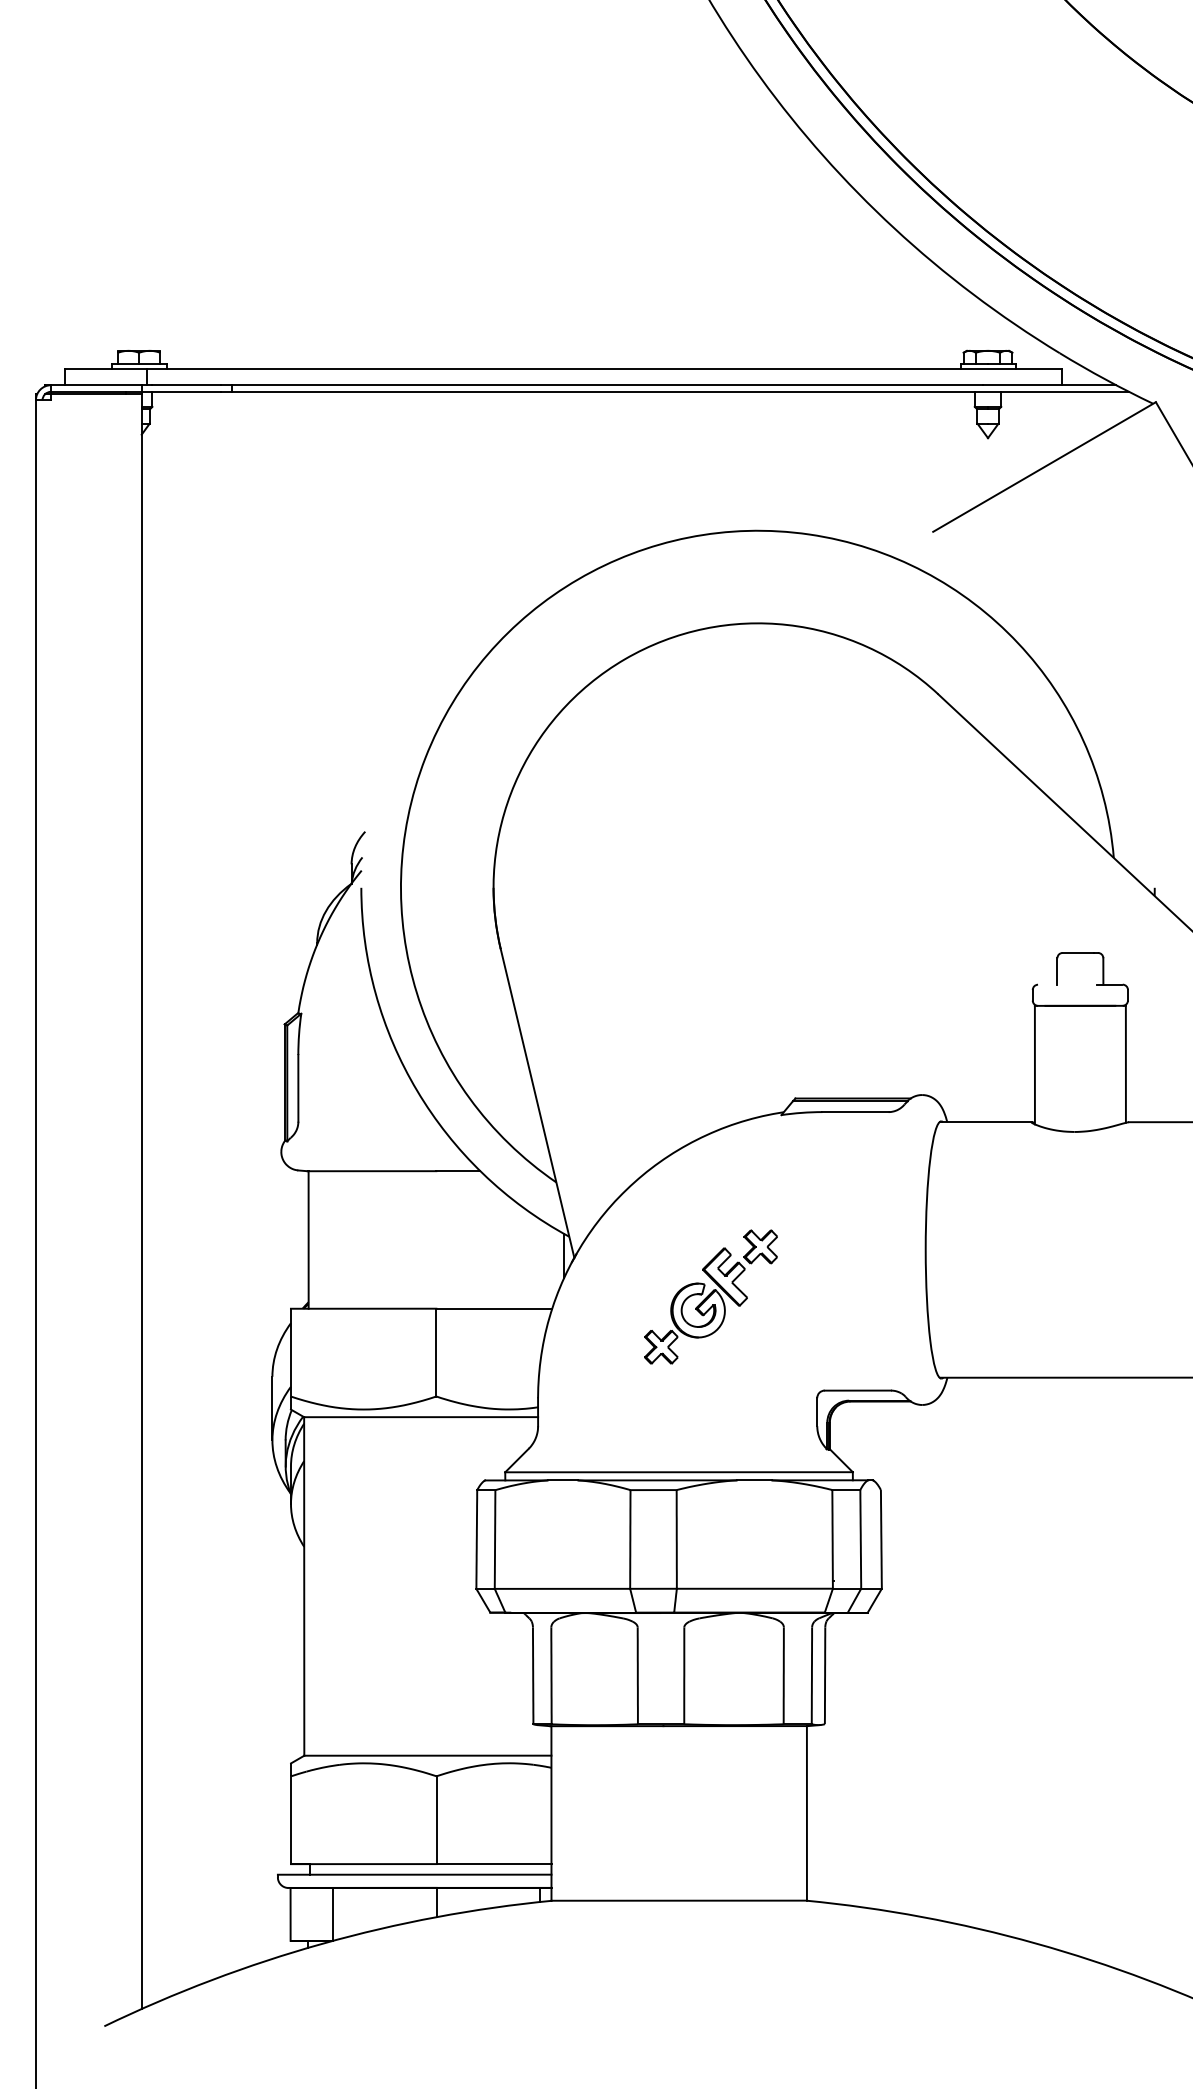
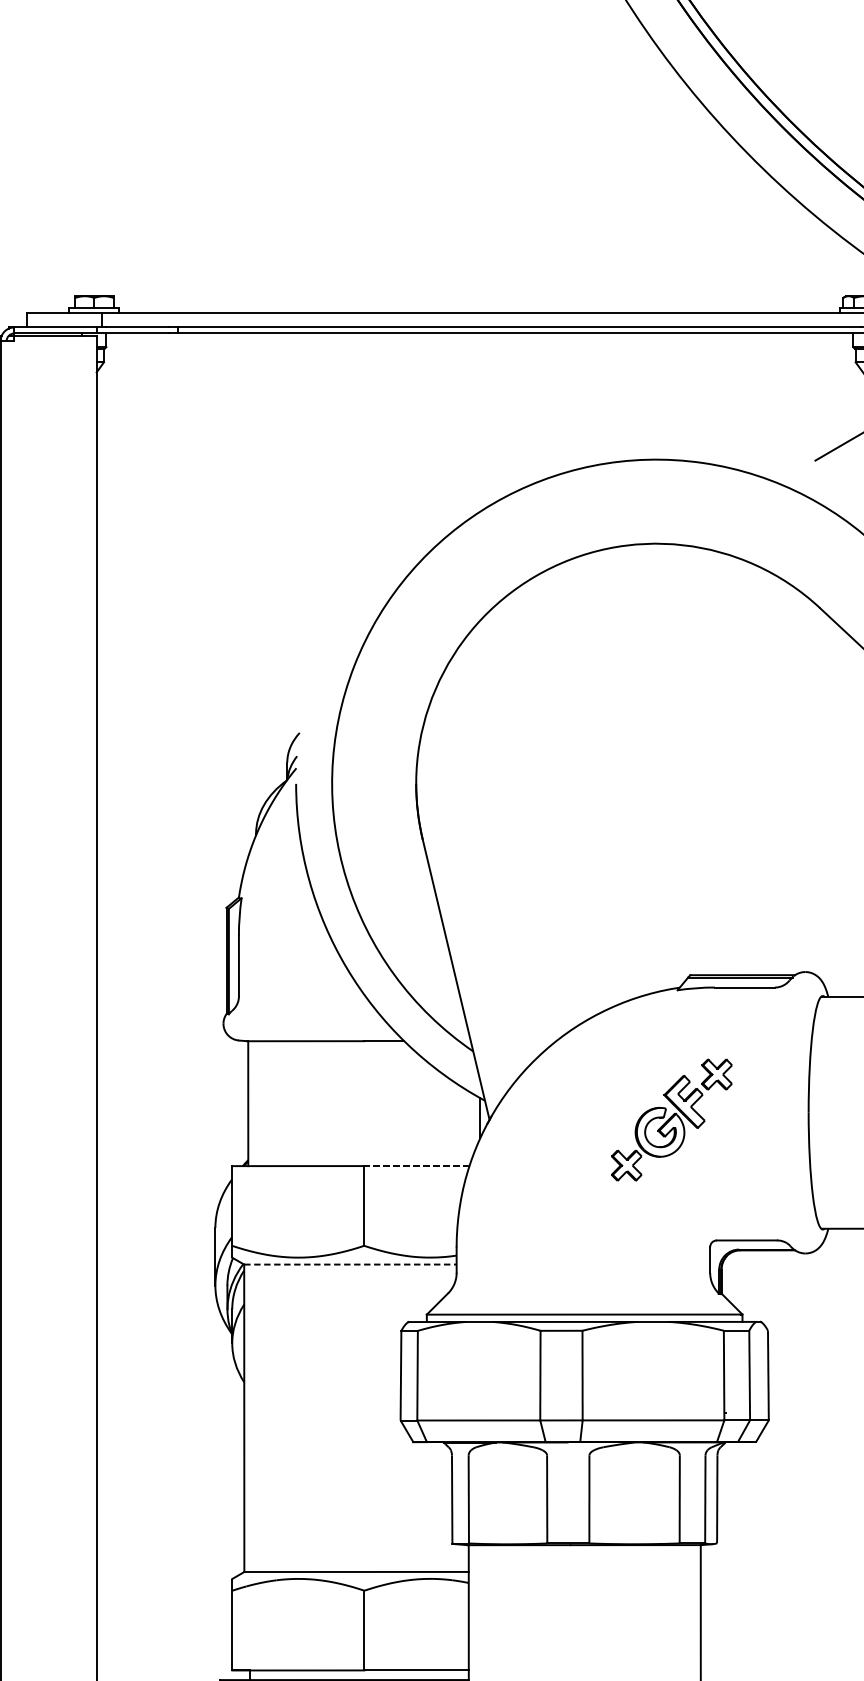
part: (710, 1296) -> (671, 1119), moved
line: (494, 1308) -> (417, 1165), solid -> dashed
line: (421, 1417) -> (350, 1264), solid -> dashed

